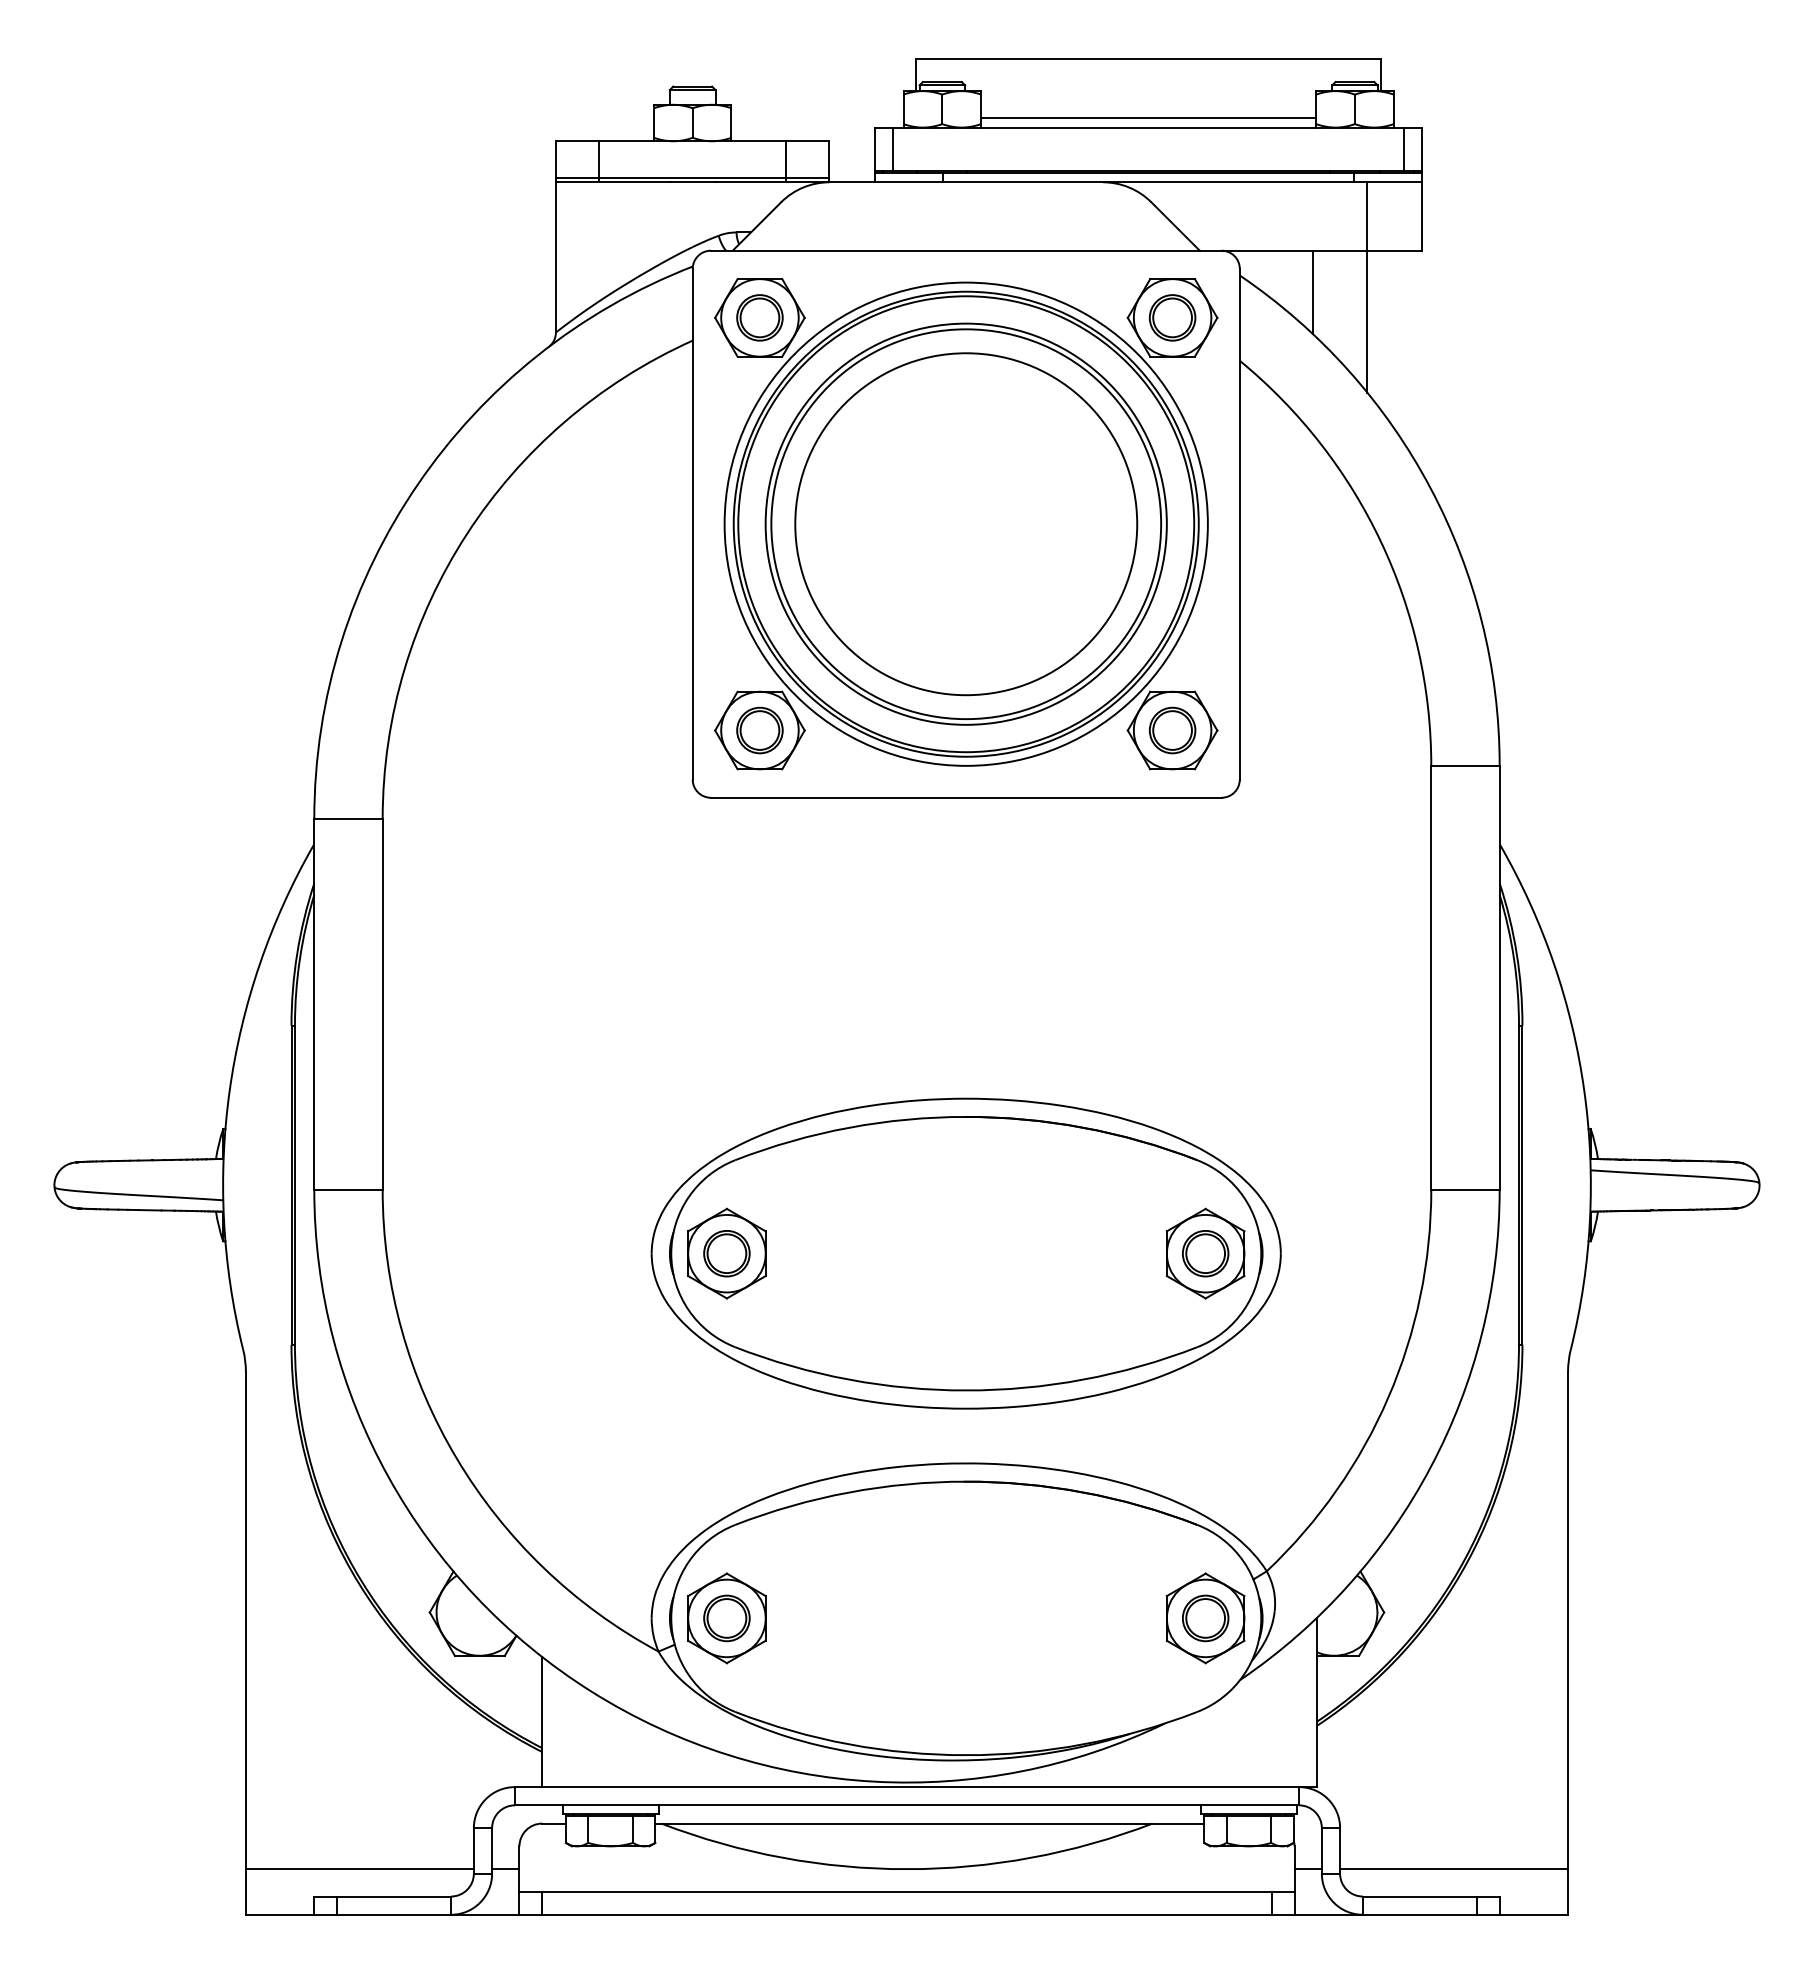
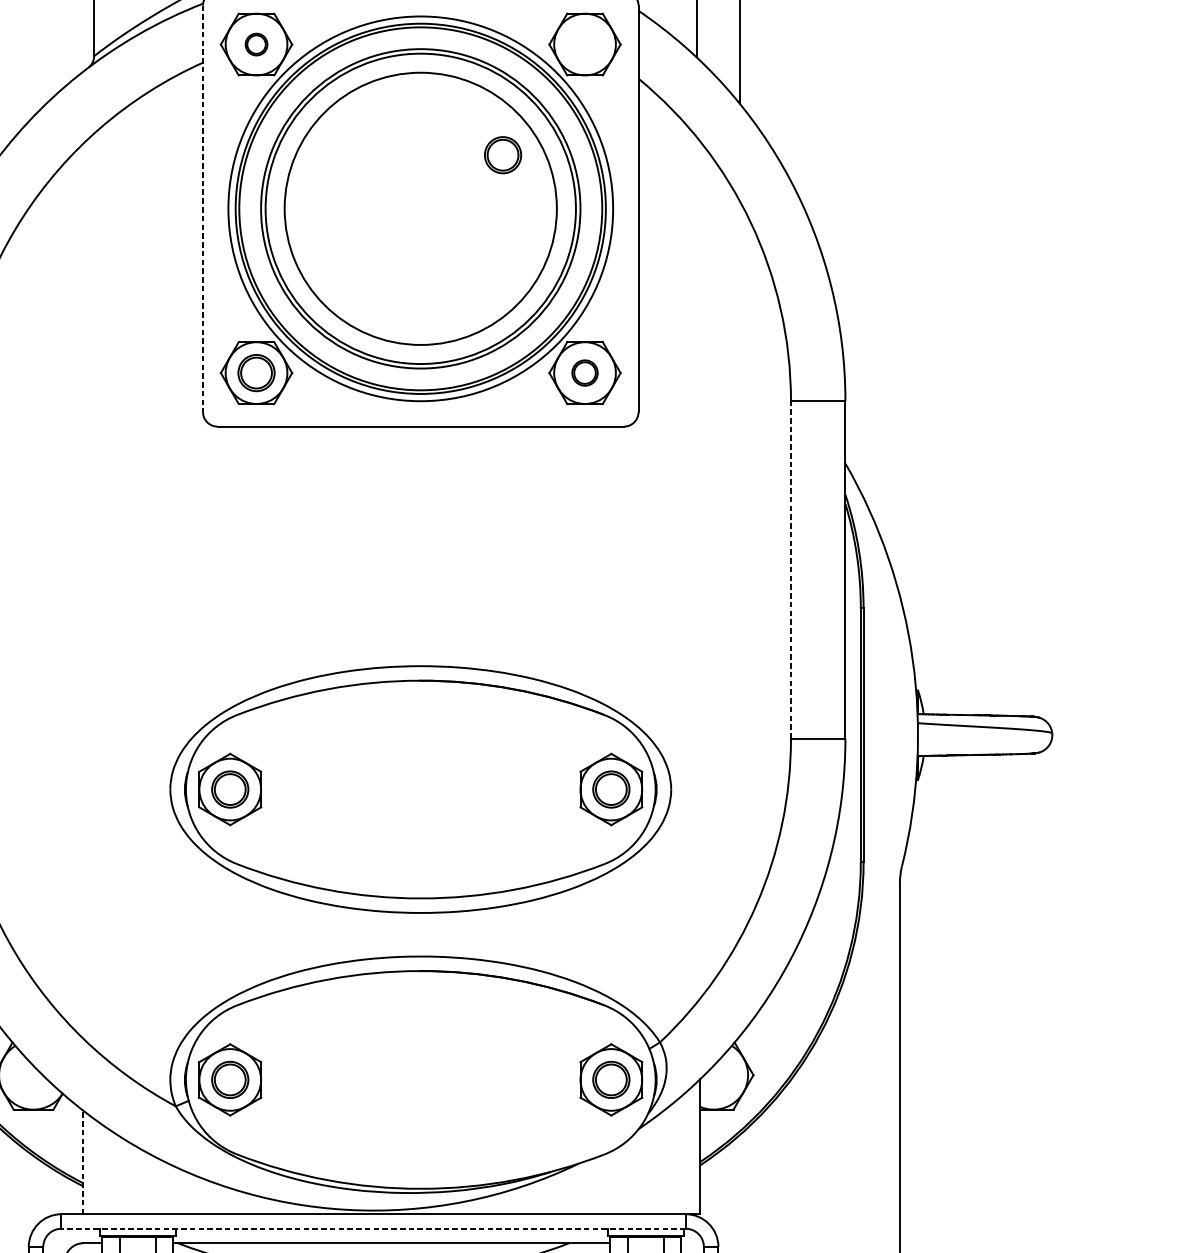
part: (759, 317) -> (256, 44), size x0.6
part: (1172, 317) -> (502, 154), moved
line: (692, 524) -> (202, 209), solid -> dashed
part: (1172, 730) -> (584, 373), size x0.7
line: (1431, 977) -> (791, 569), solid -> dashed
line: (542, 1721) -> (83, 1161), solid -> dashed
line: (906, 1805) -> (373, 1228), solid -> dashed

